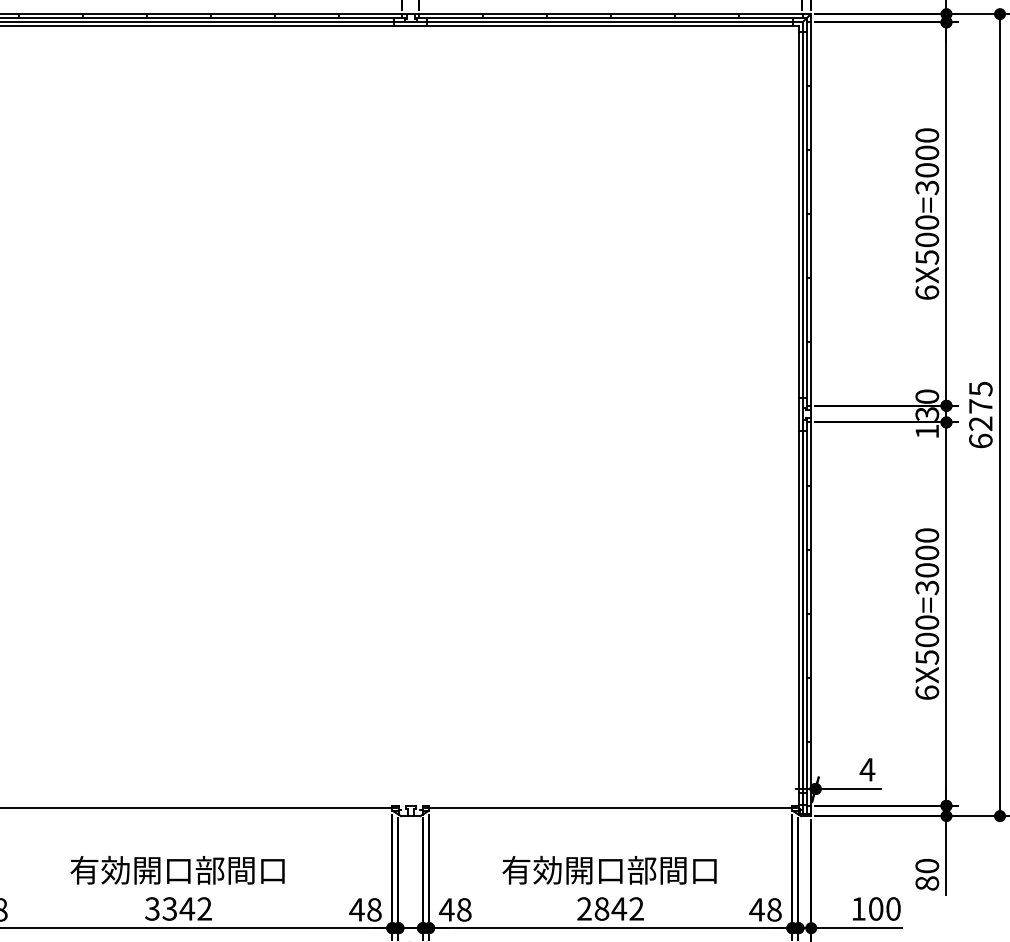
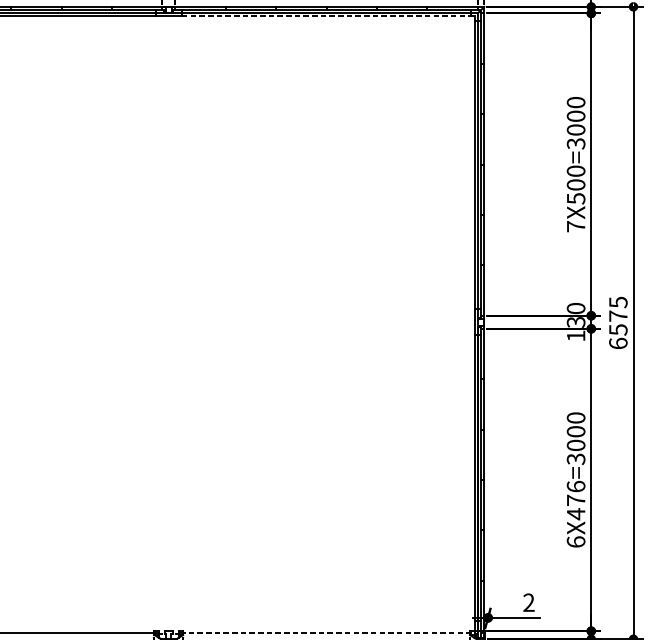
line: (613, 26) -> (328, 16), solid -> dashed
text: (927, 292) -> (576, 226), 6X500=3000 -> 7X500=3000
text: (980, 423) -> (618, 329), 6275 -> 6575
text: (927, 640) -> (576, 500), 6X500=3000 -> 6X476=3000
text: (867, 769) -> (528, 602), 4 -> 2
line: (610, 808) -> (326, 633), solid -> dashed

